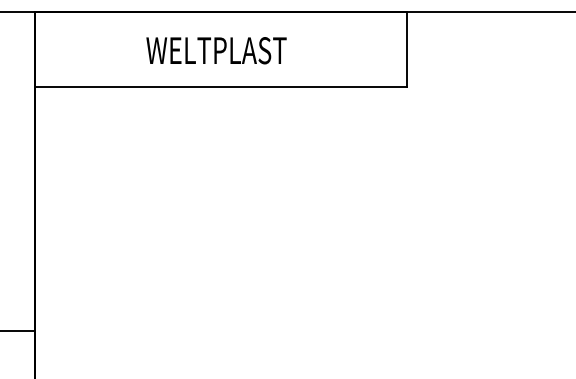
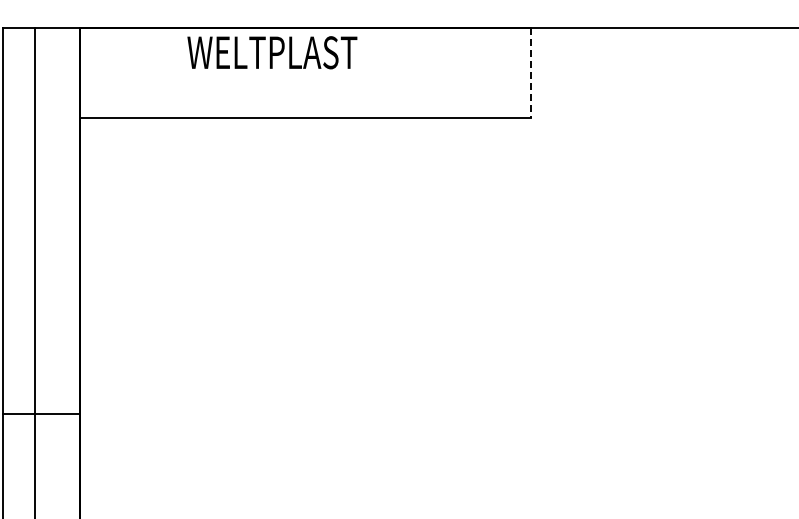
line: (406, 49) -> (530, 73), solid -> dashed
text: (216, 50) -> (272, 52), moved

